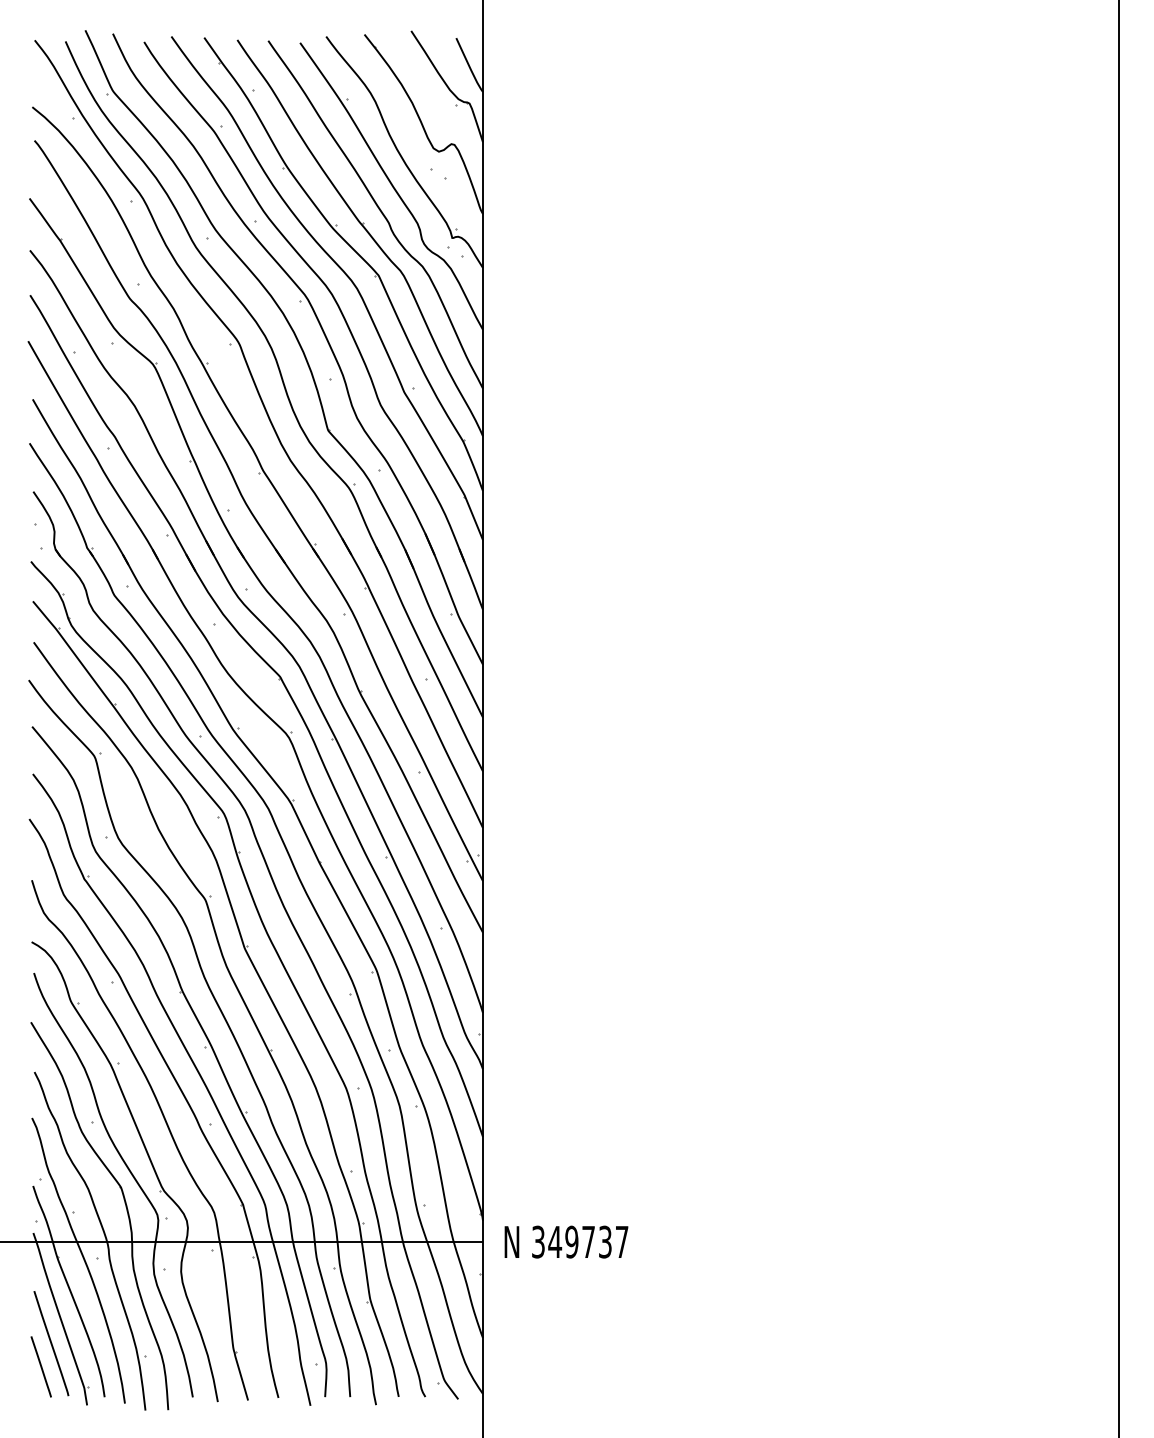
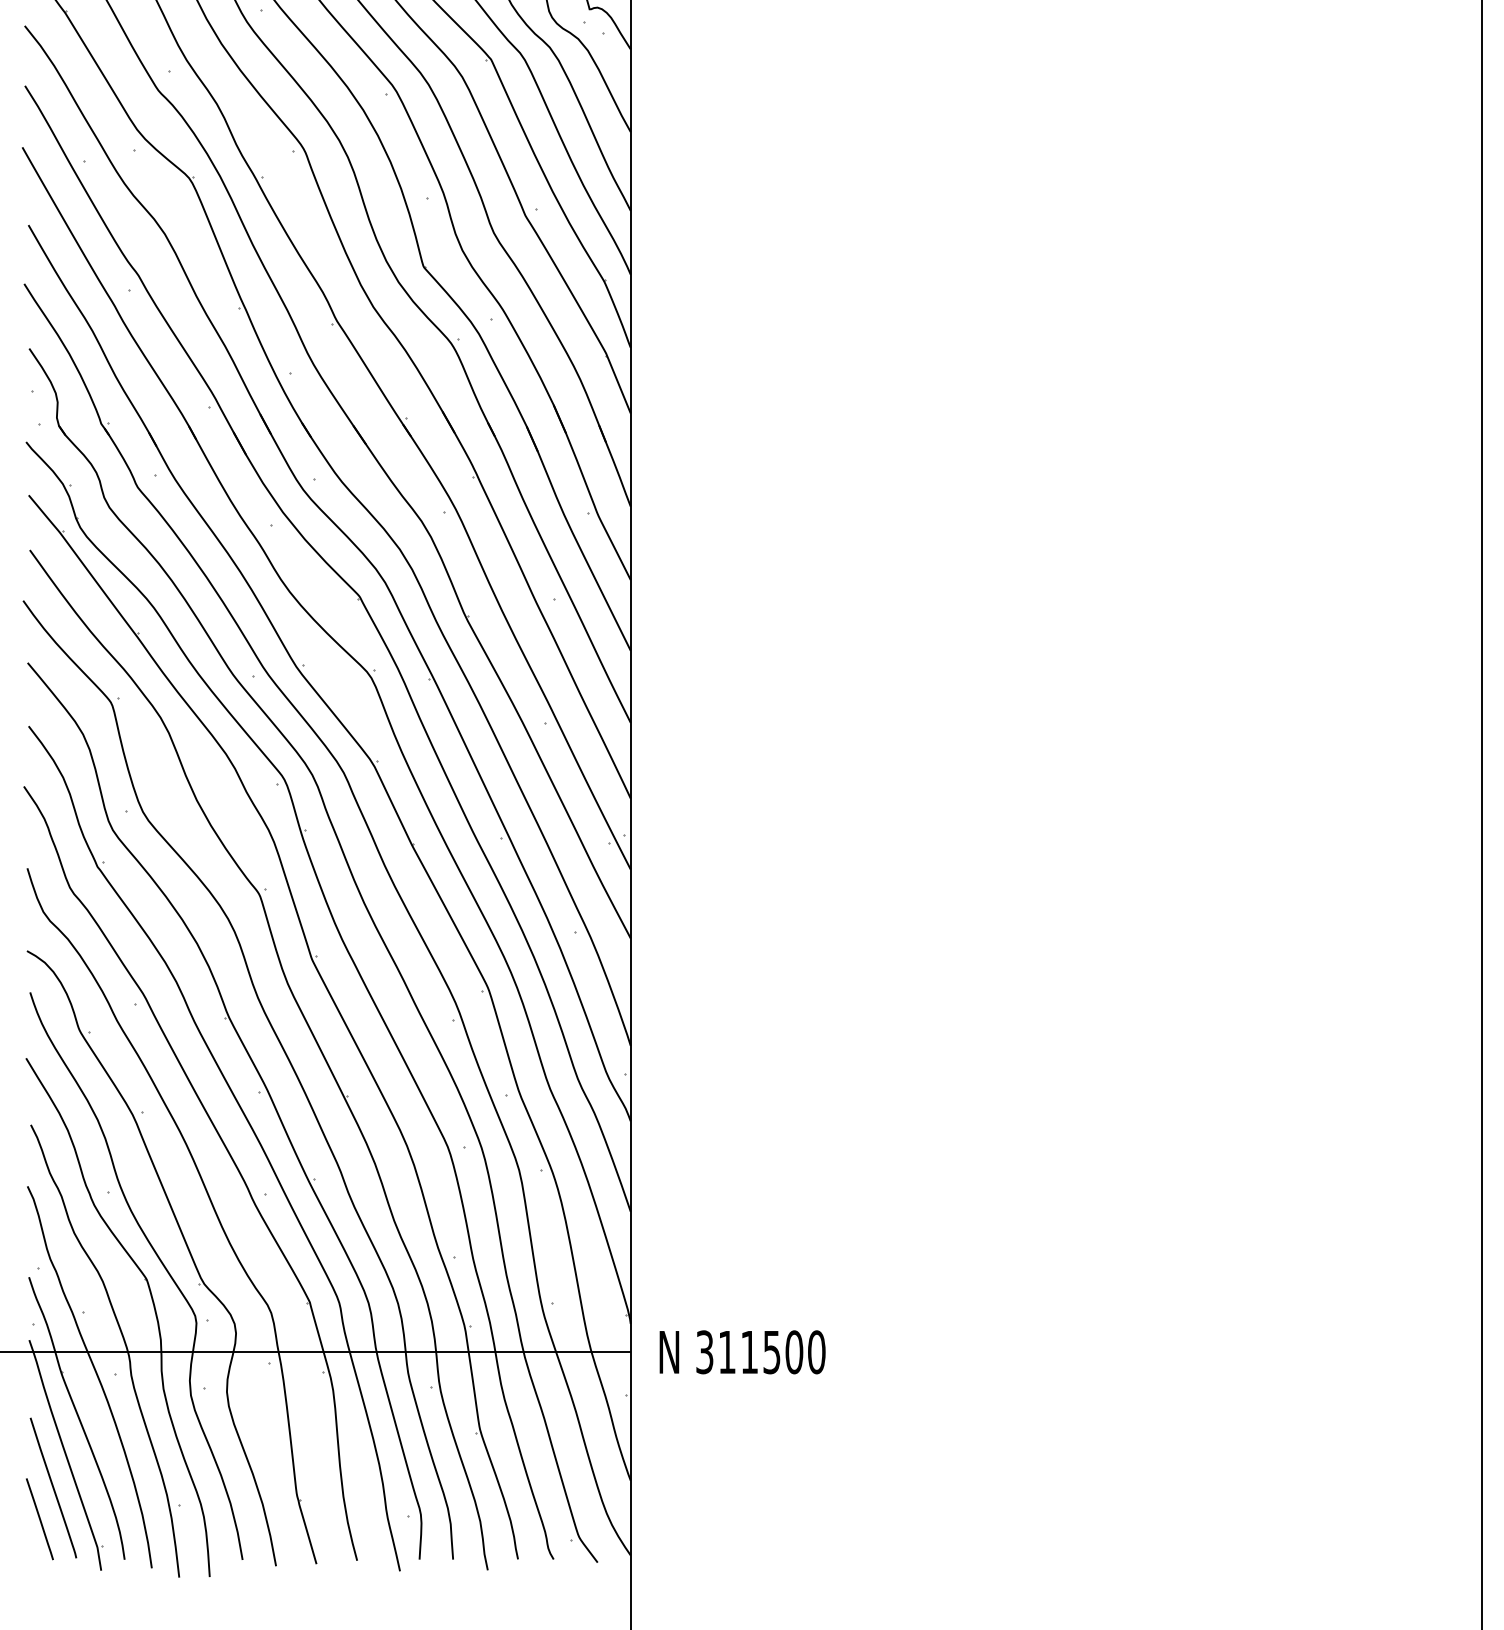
text: (588, 1241) -> (771, 1351), 349737 -> 311500

